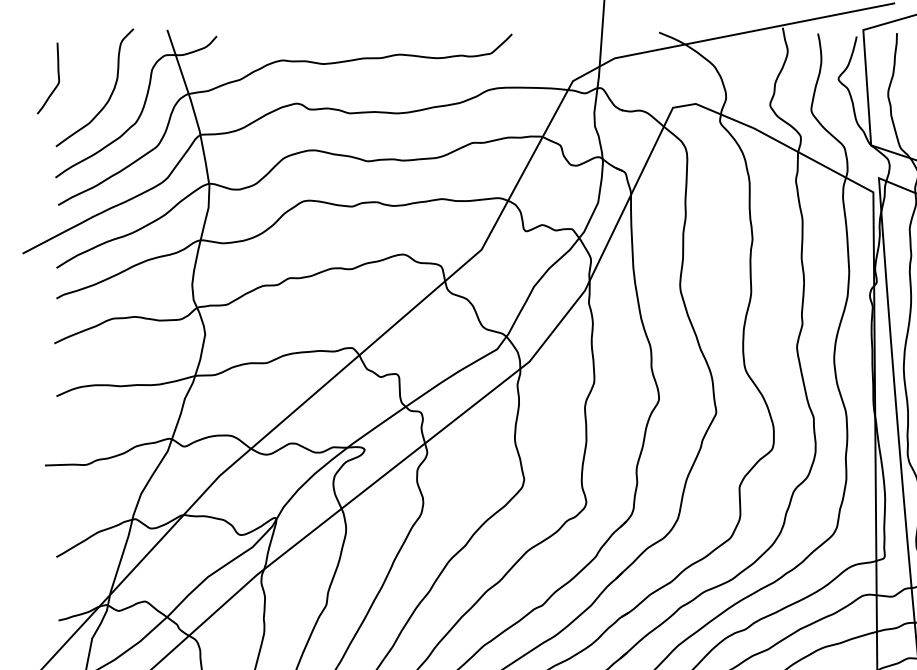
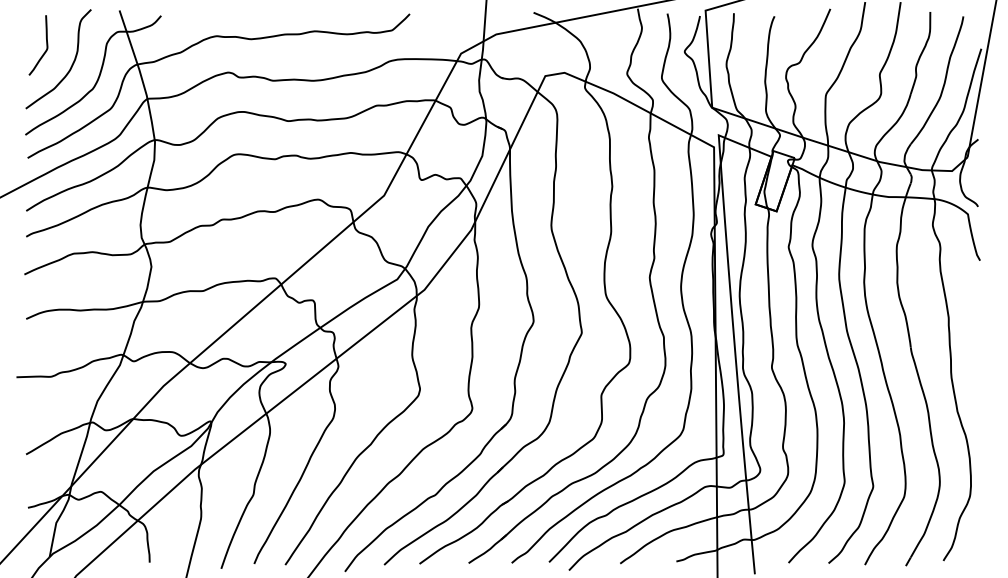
curve: (58, 78) -> (46, 45), moved

